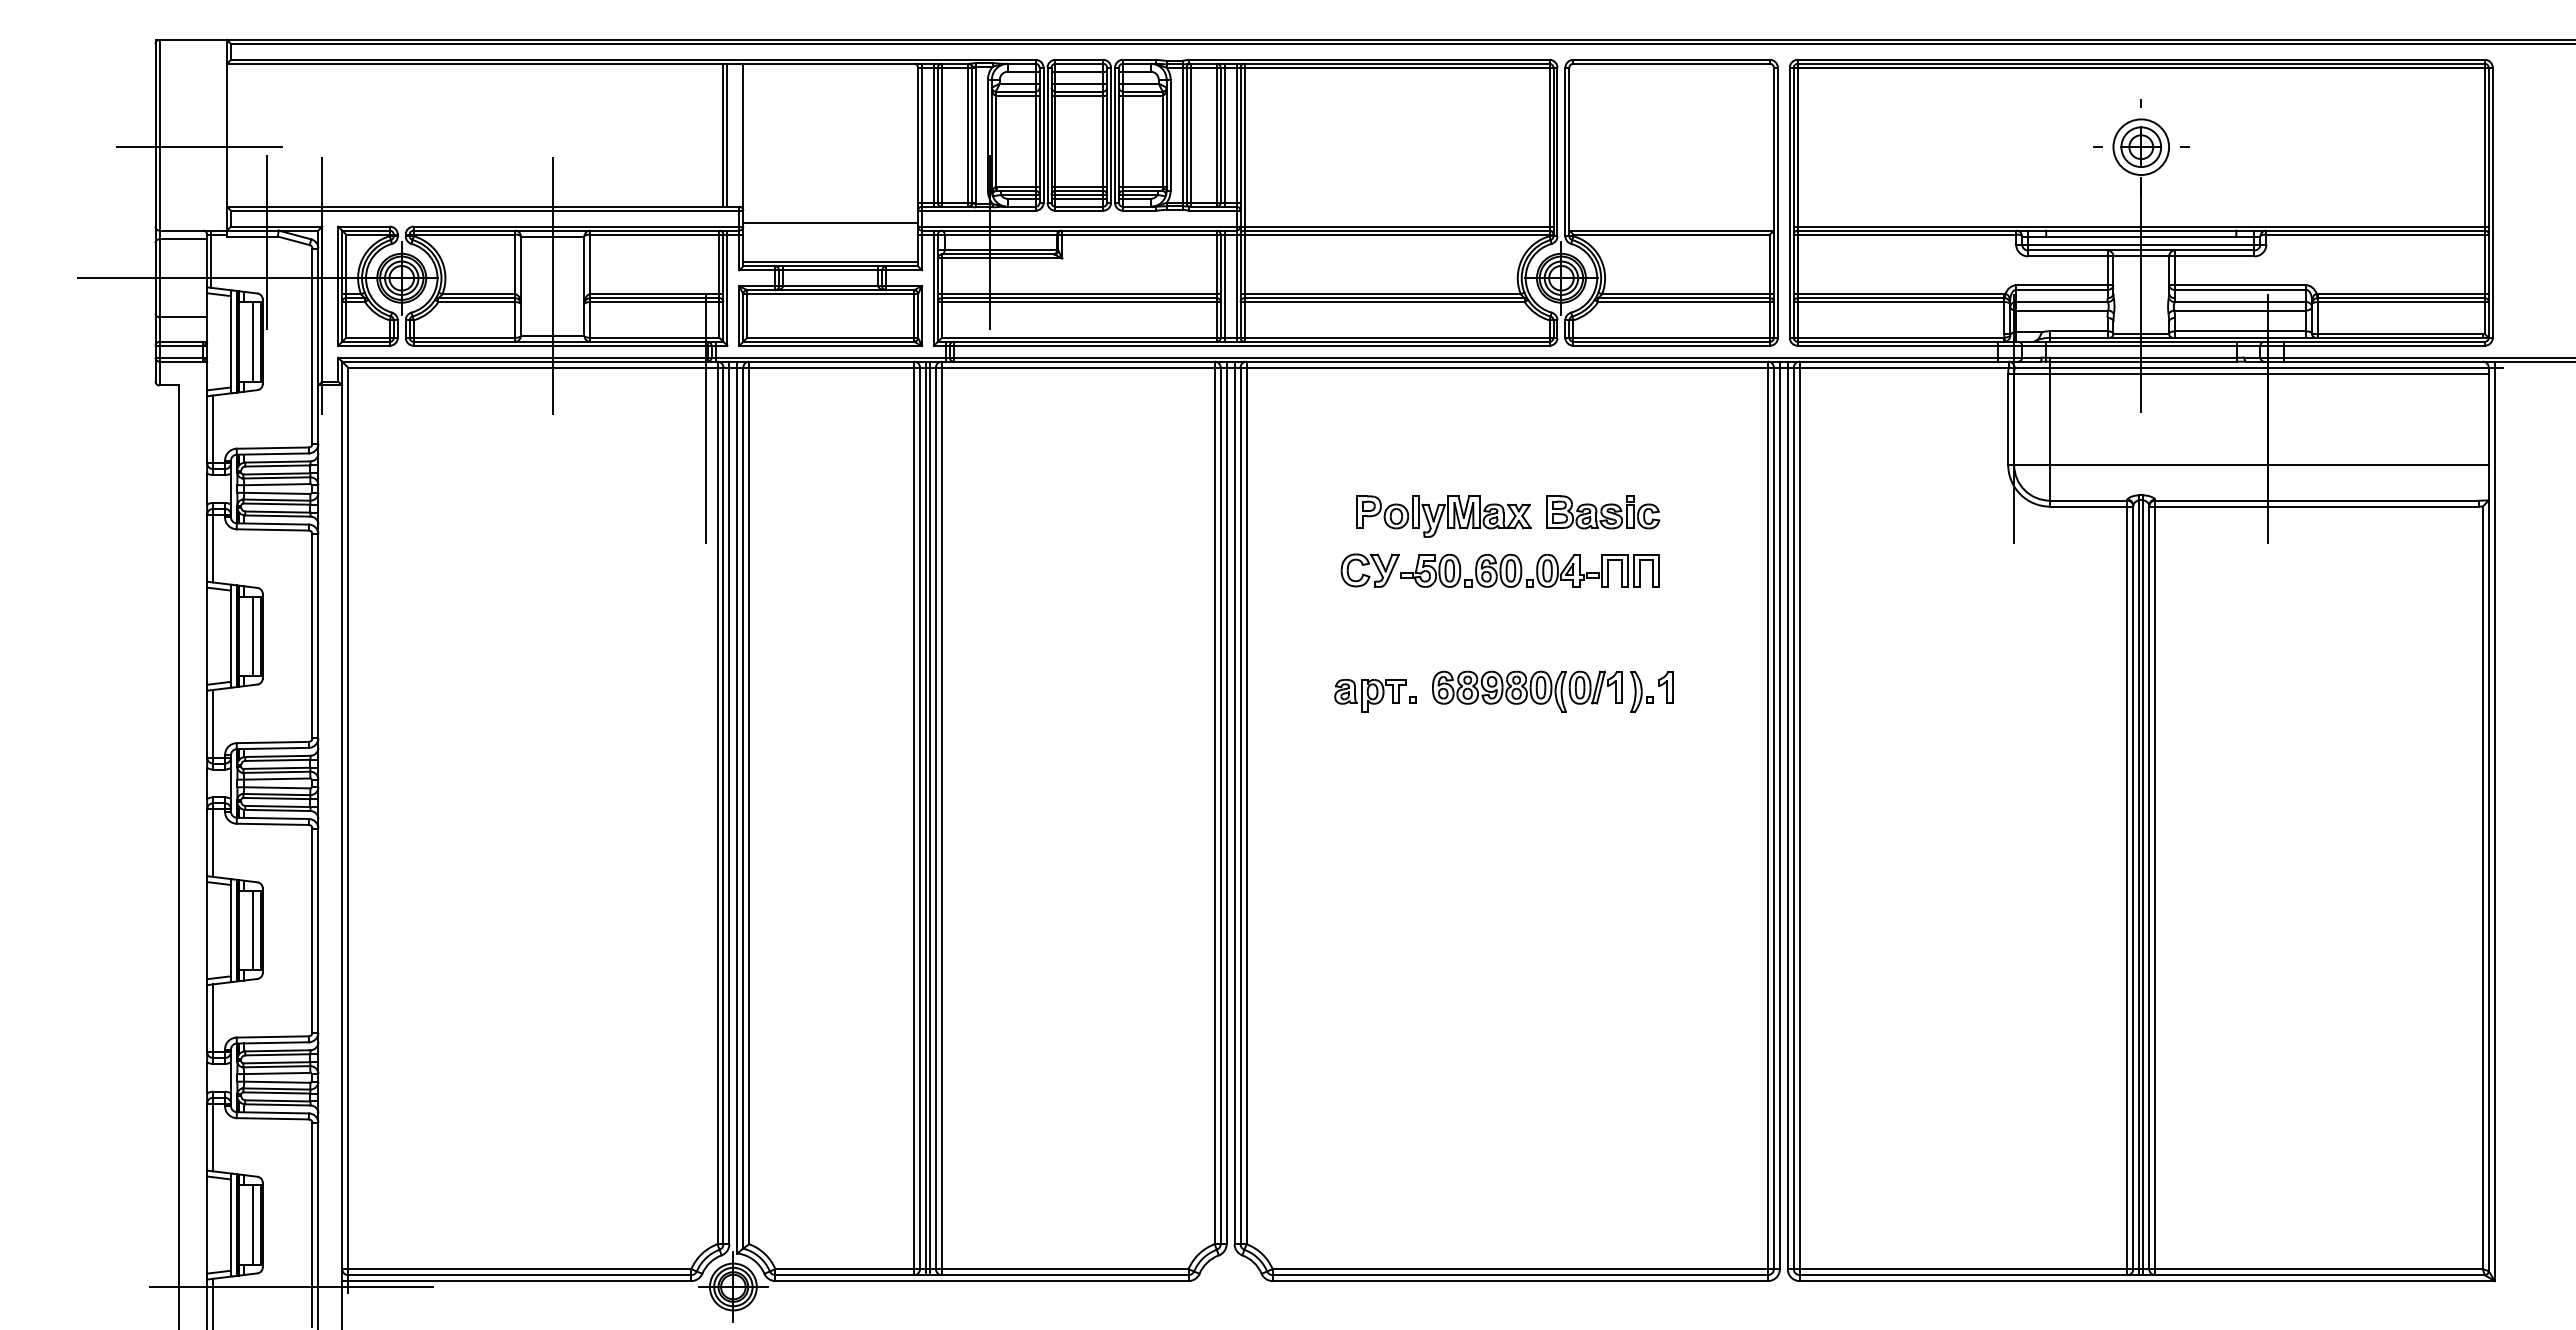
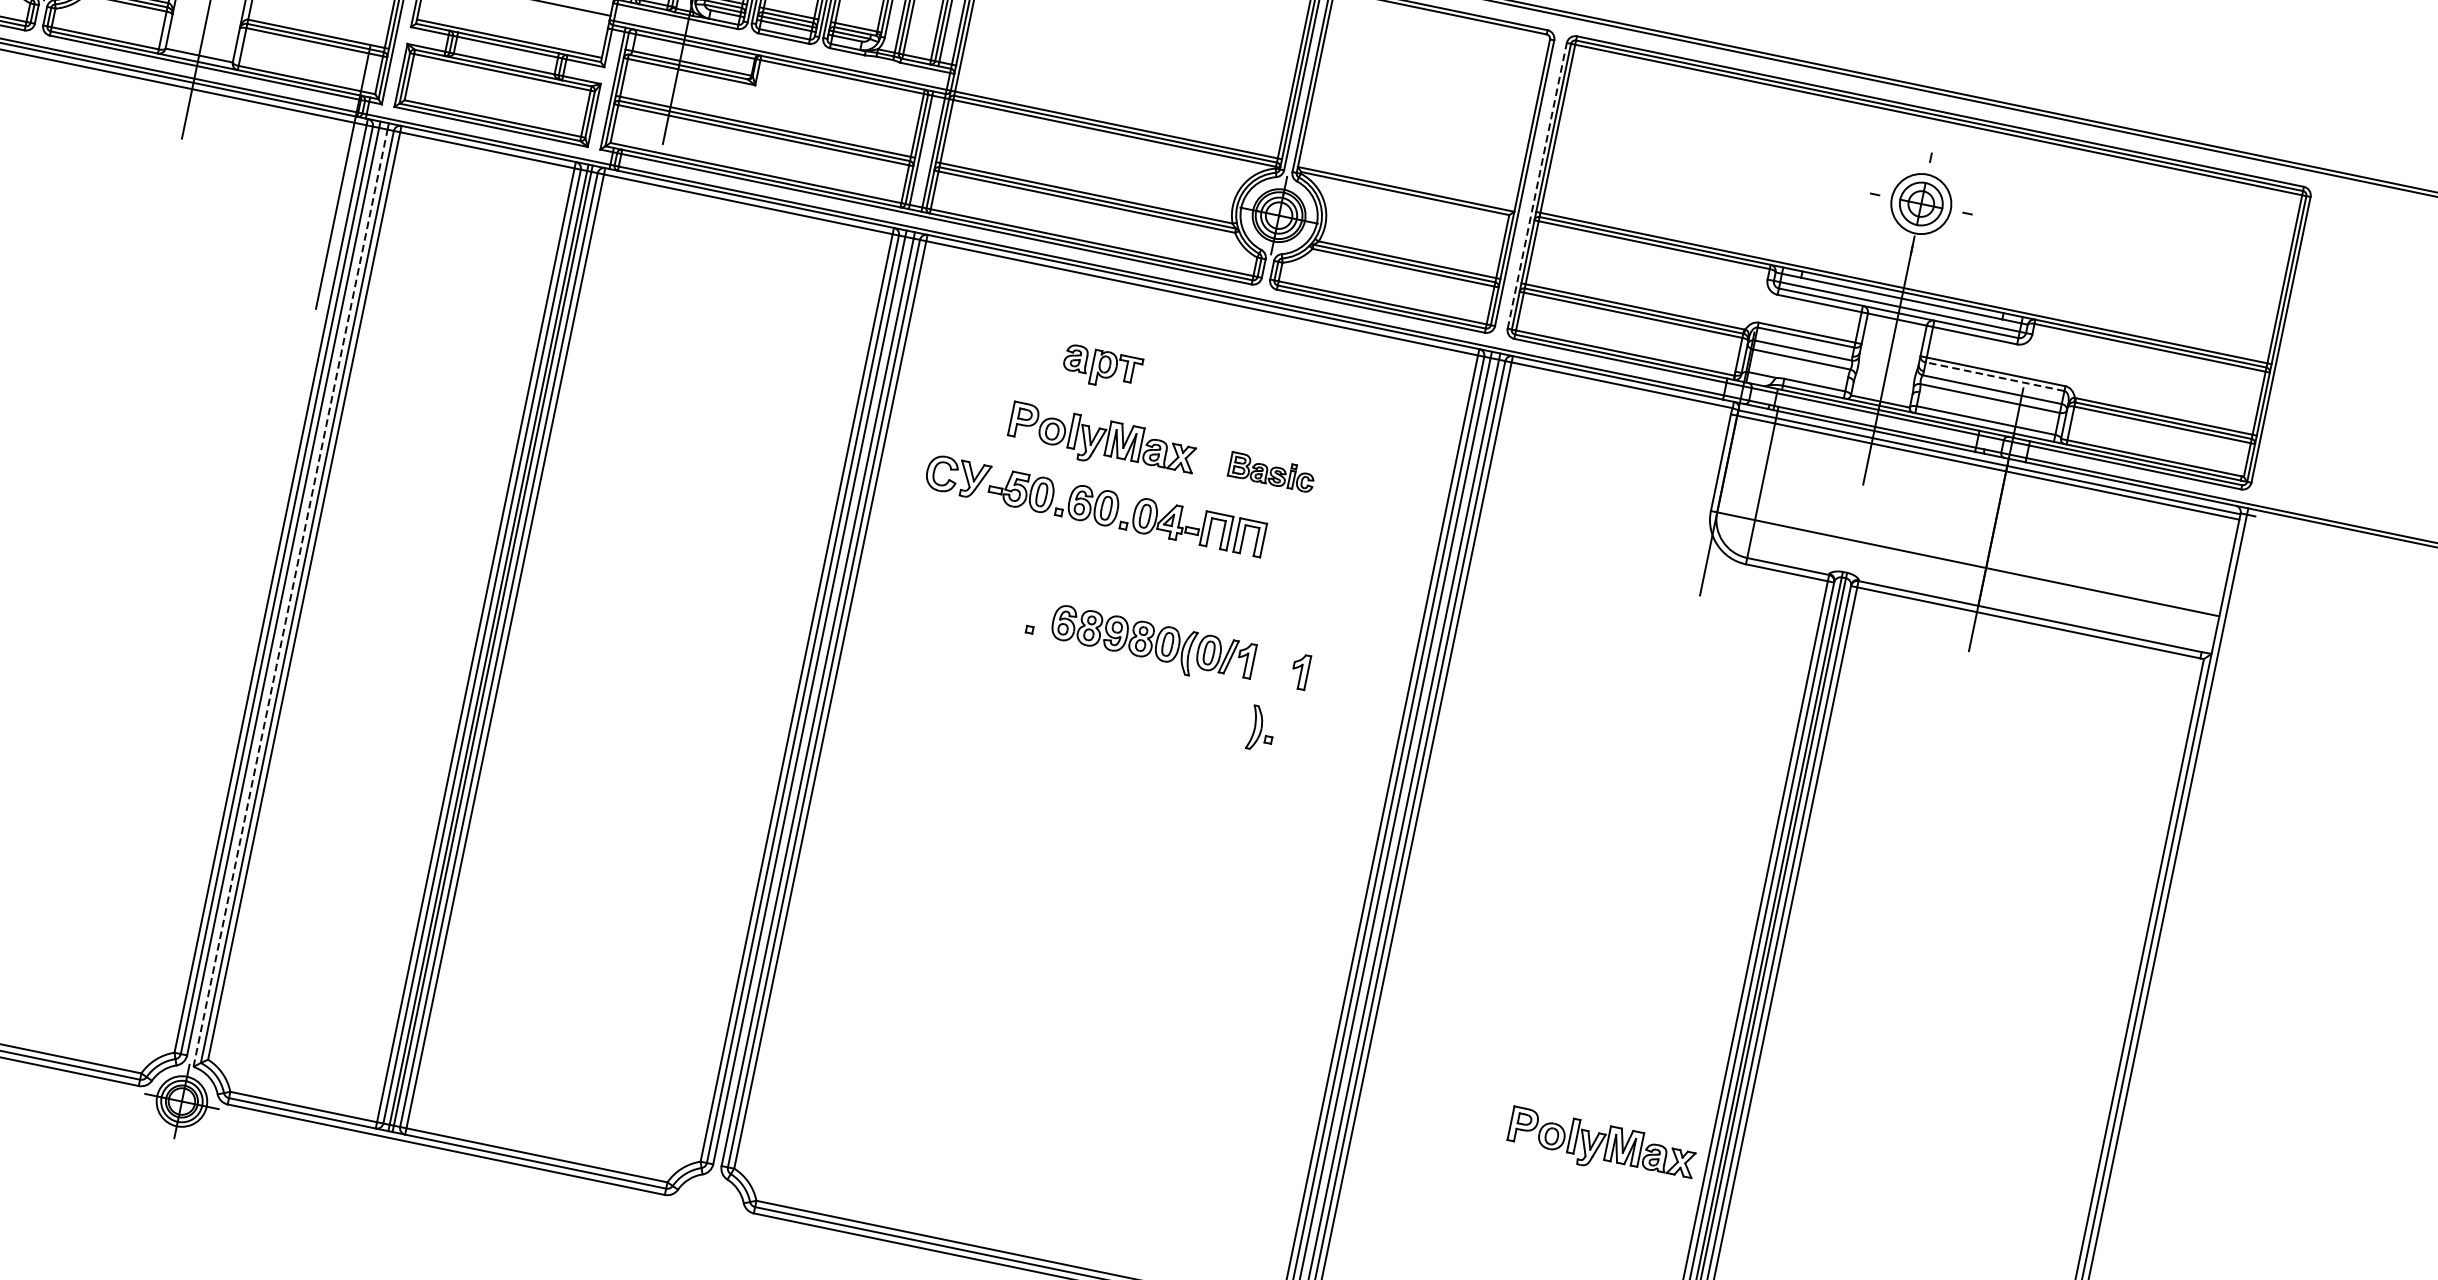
line: (1789, 202) -> (1537, 185), solid -> dashed
line: (2240, 289) -> (1995, 376), solid -> dashed
part: (1603, 512) -> (1272, 472), size x0.7
part: (1499, 570) -> (1094, 505), moved
part: (1641, 691) -> (1261, 728), moved
part: (1370, 695) -> (1101, 367), moved
line: (737, 810) -> (290, 598), solid -> dashed
part: (2028, 1061) -> (1601, 1146), added

